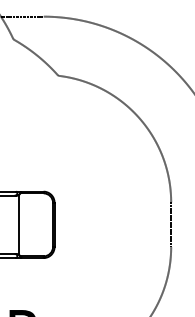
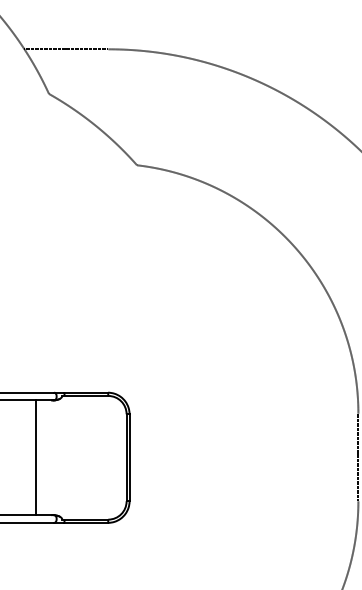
line: (18, 224) -> (35, 457), moved

